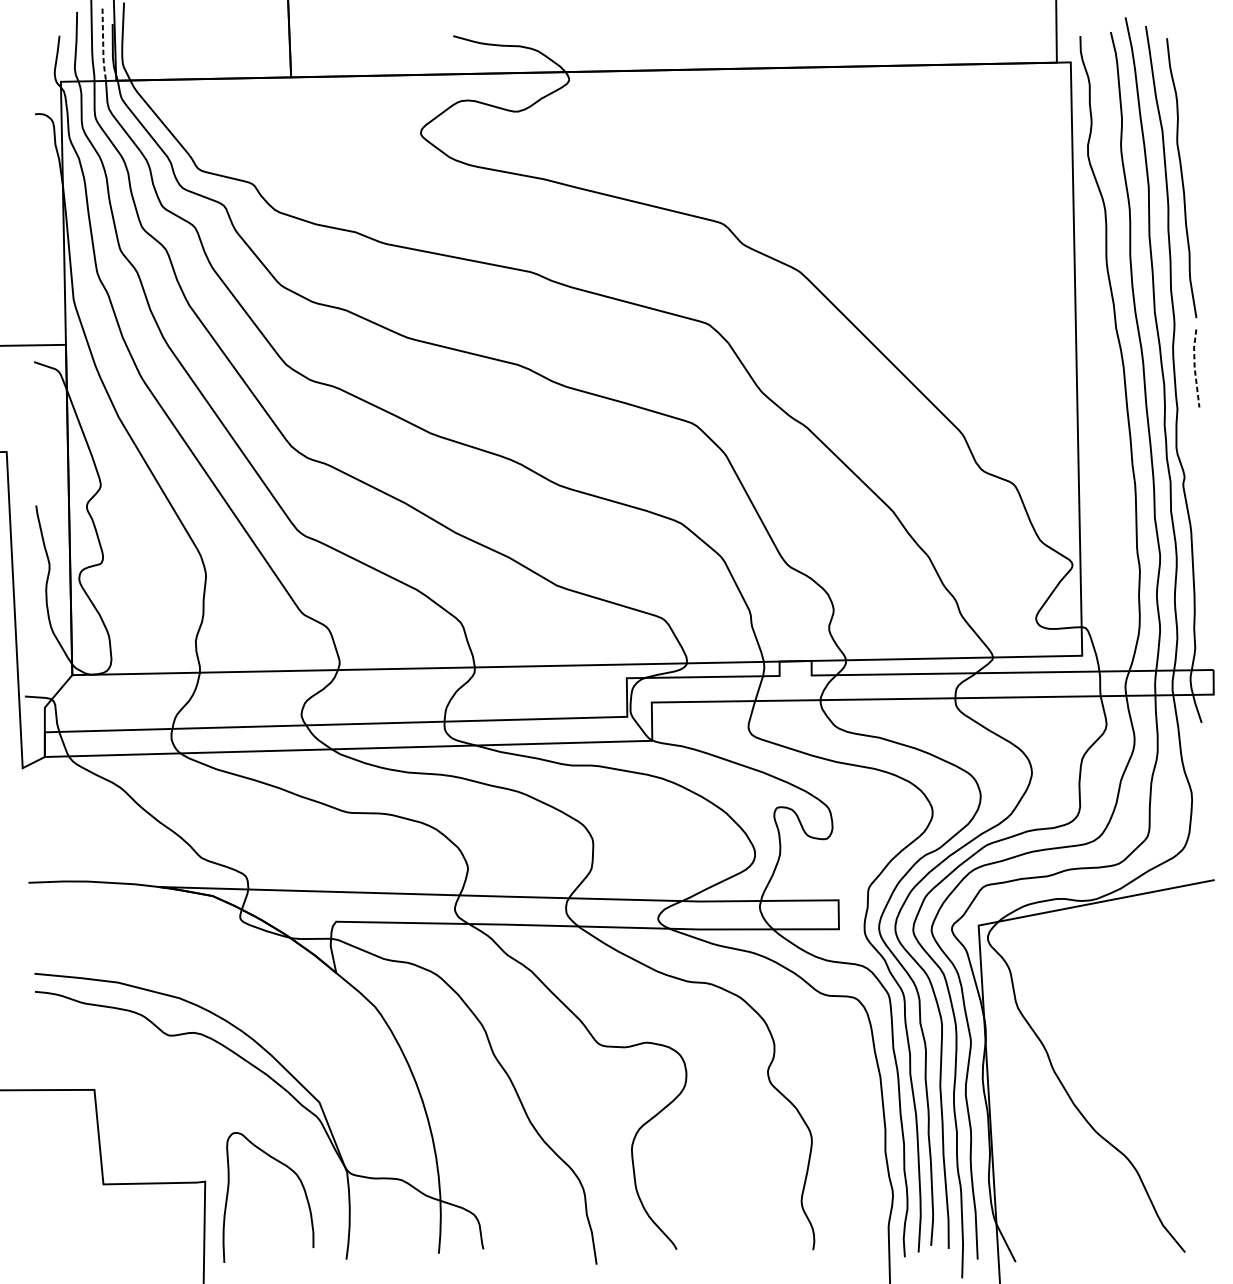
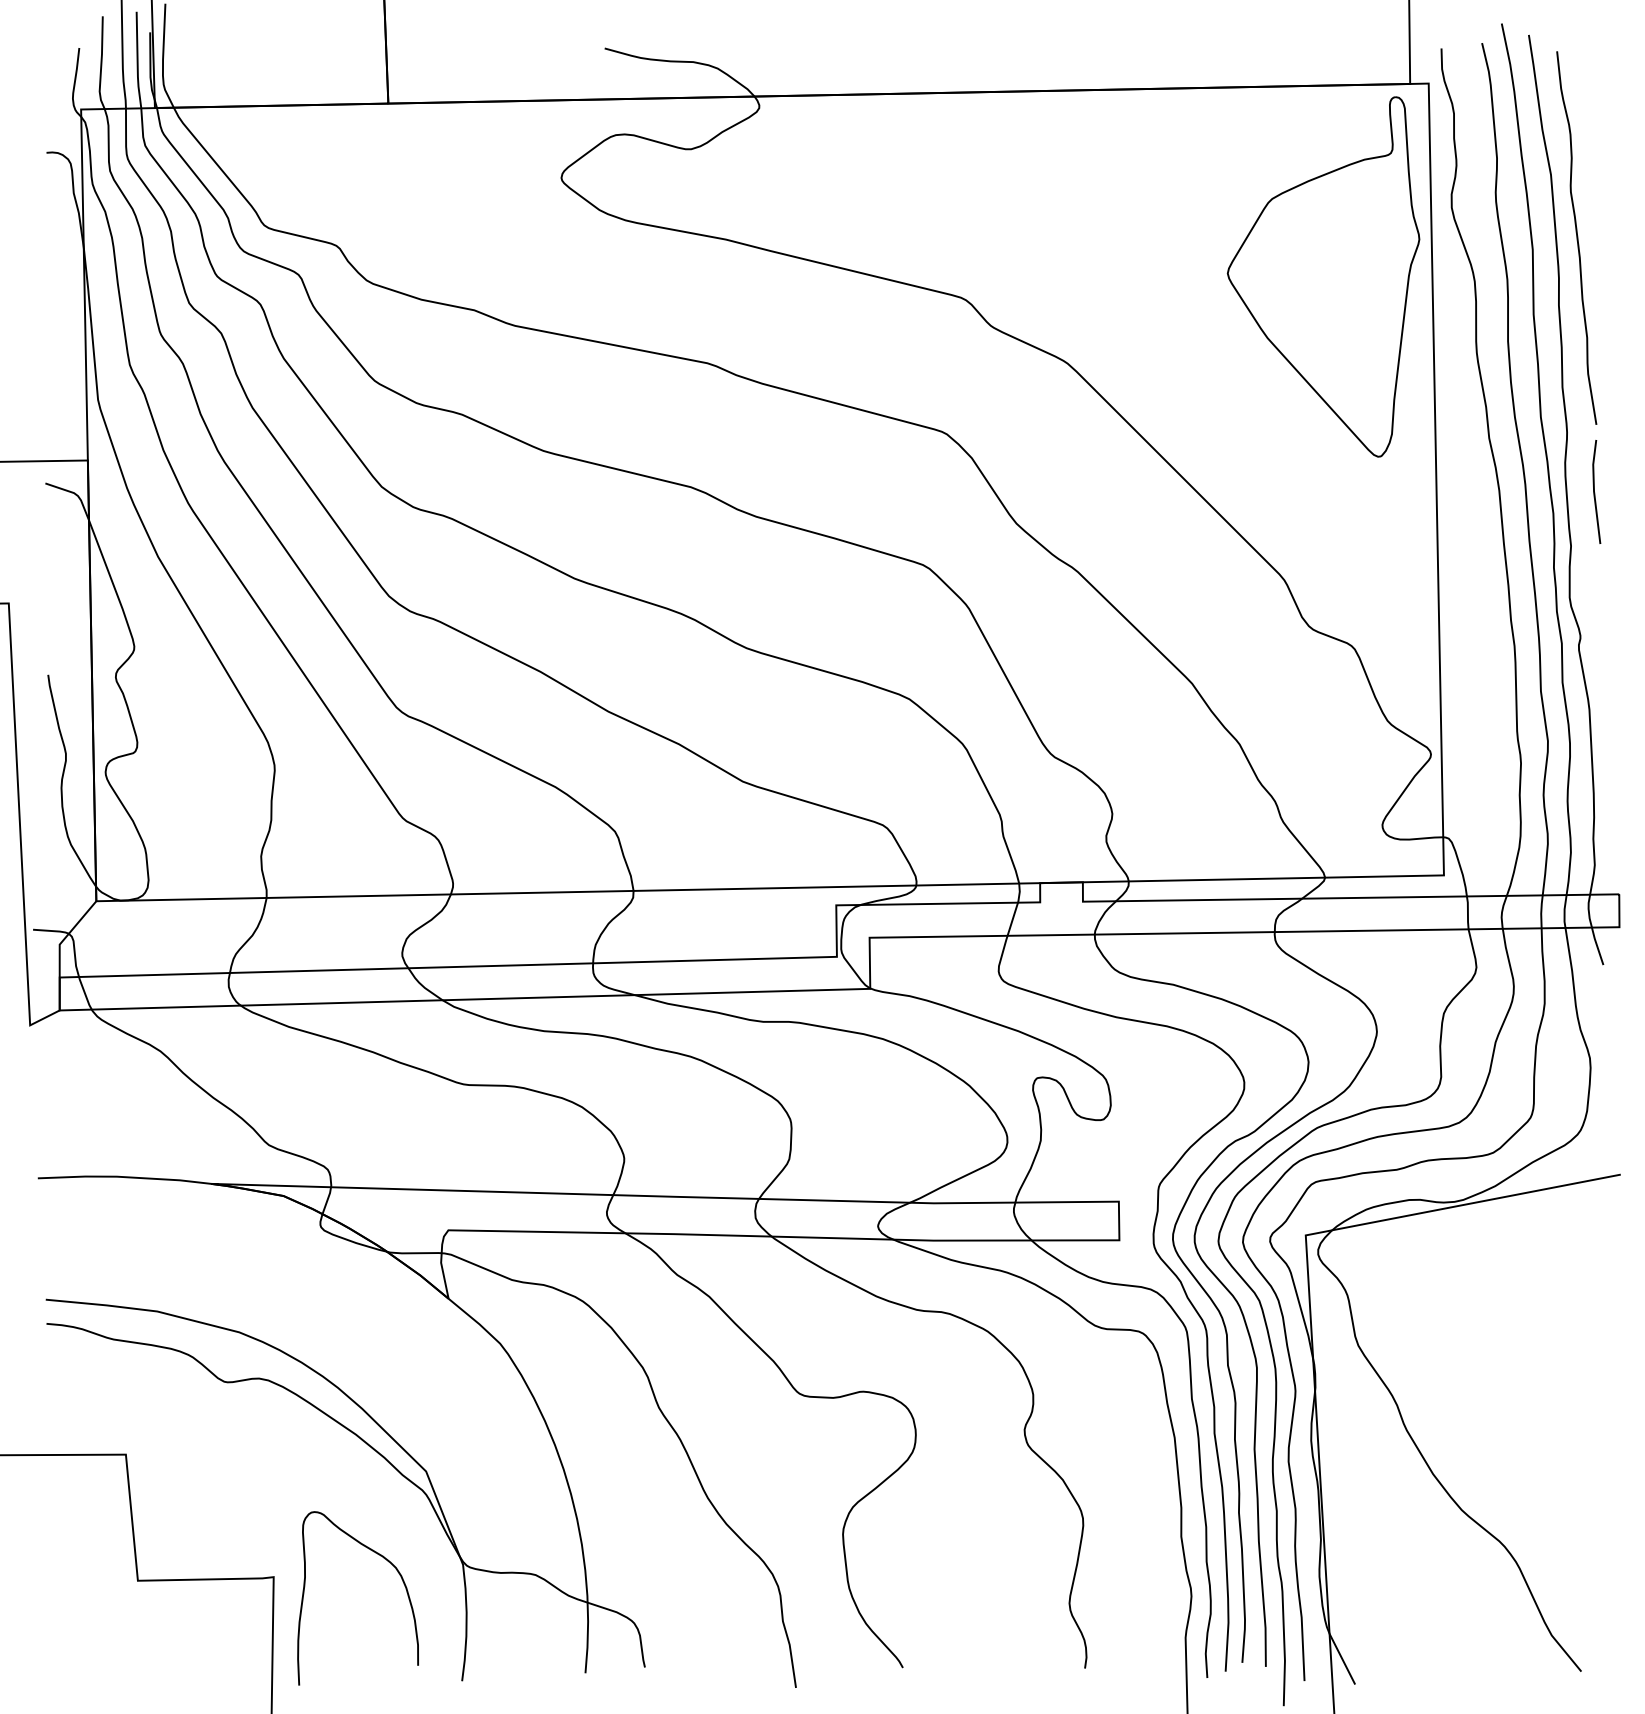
line: (103, 45) -> (137, 61), dashed -> solid
part: (991, 206) -> (1323, 276), added
line: (1195, 368) -> (1594, 491), dashed -> solid

